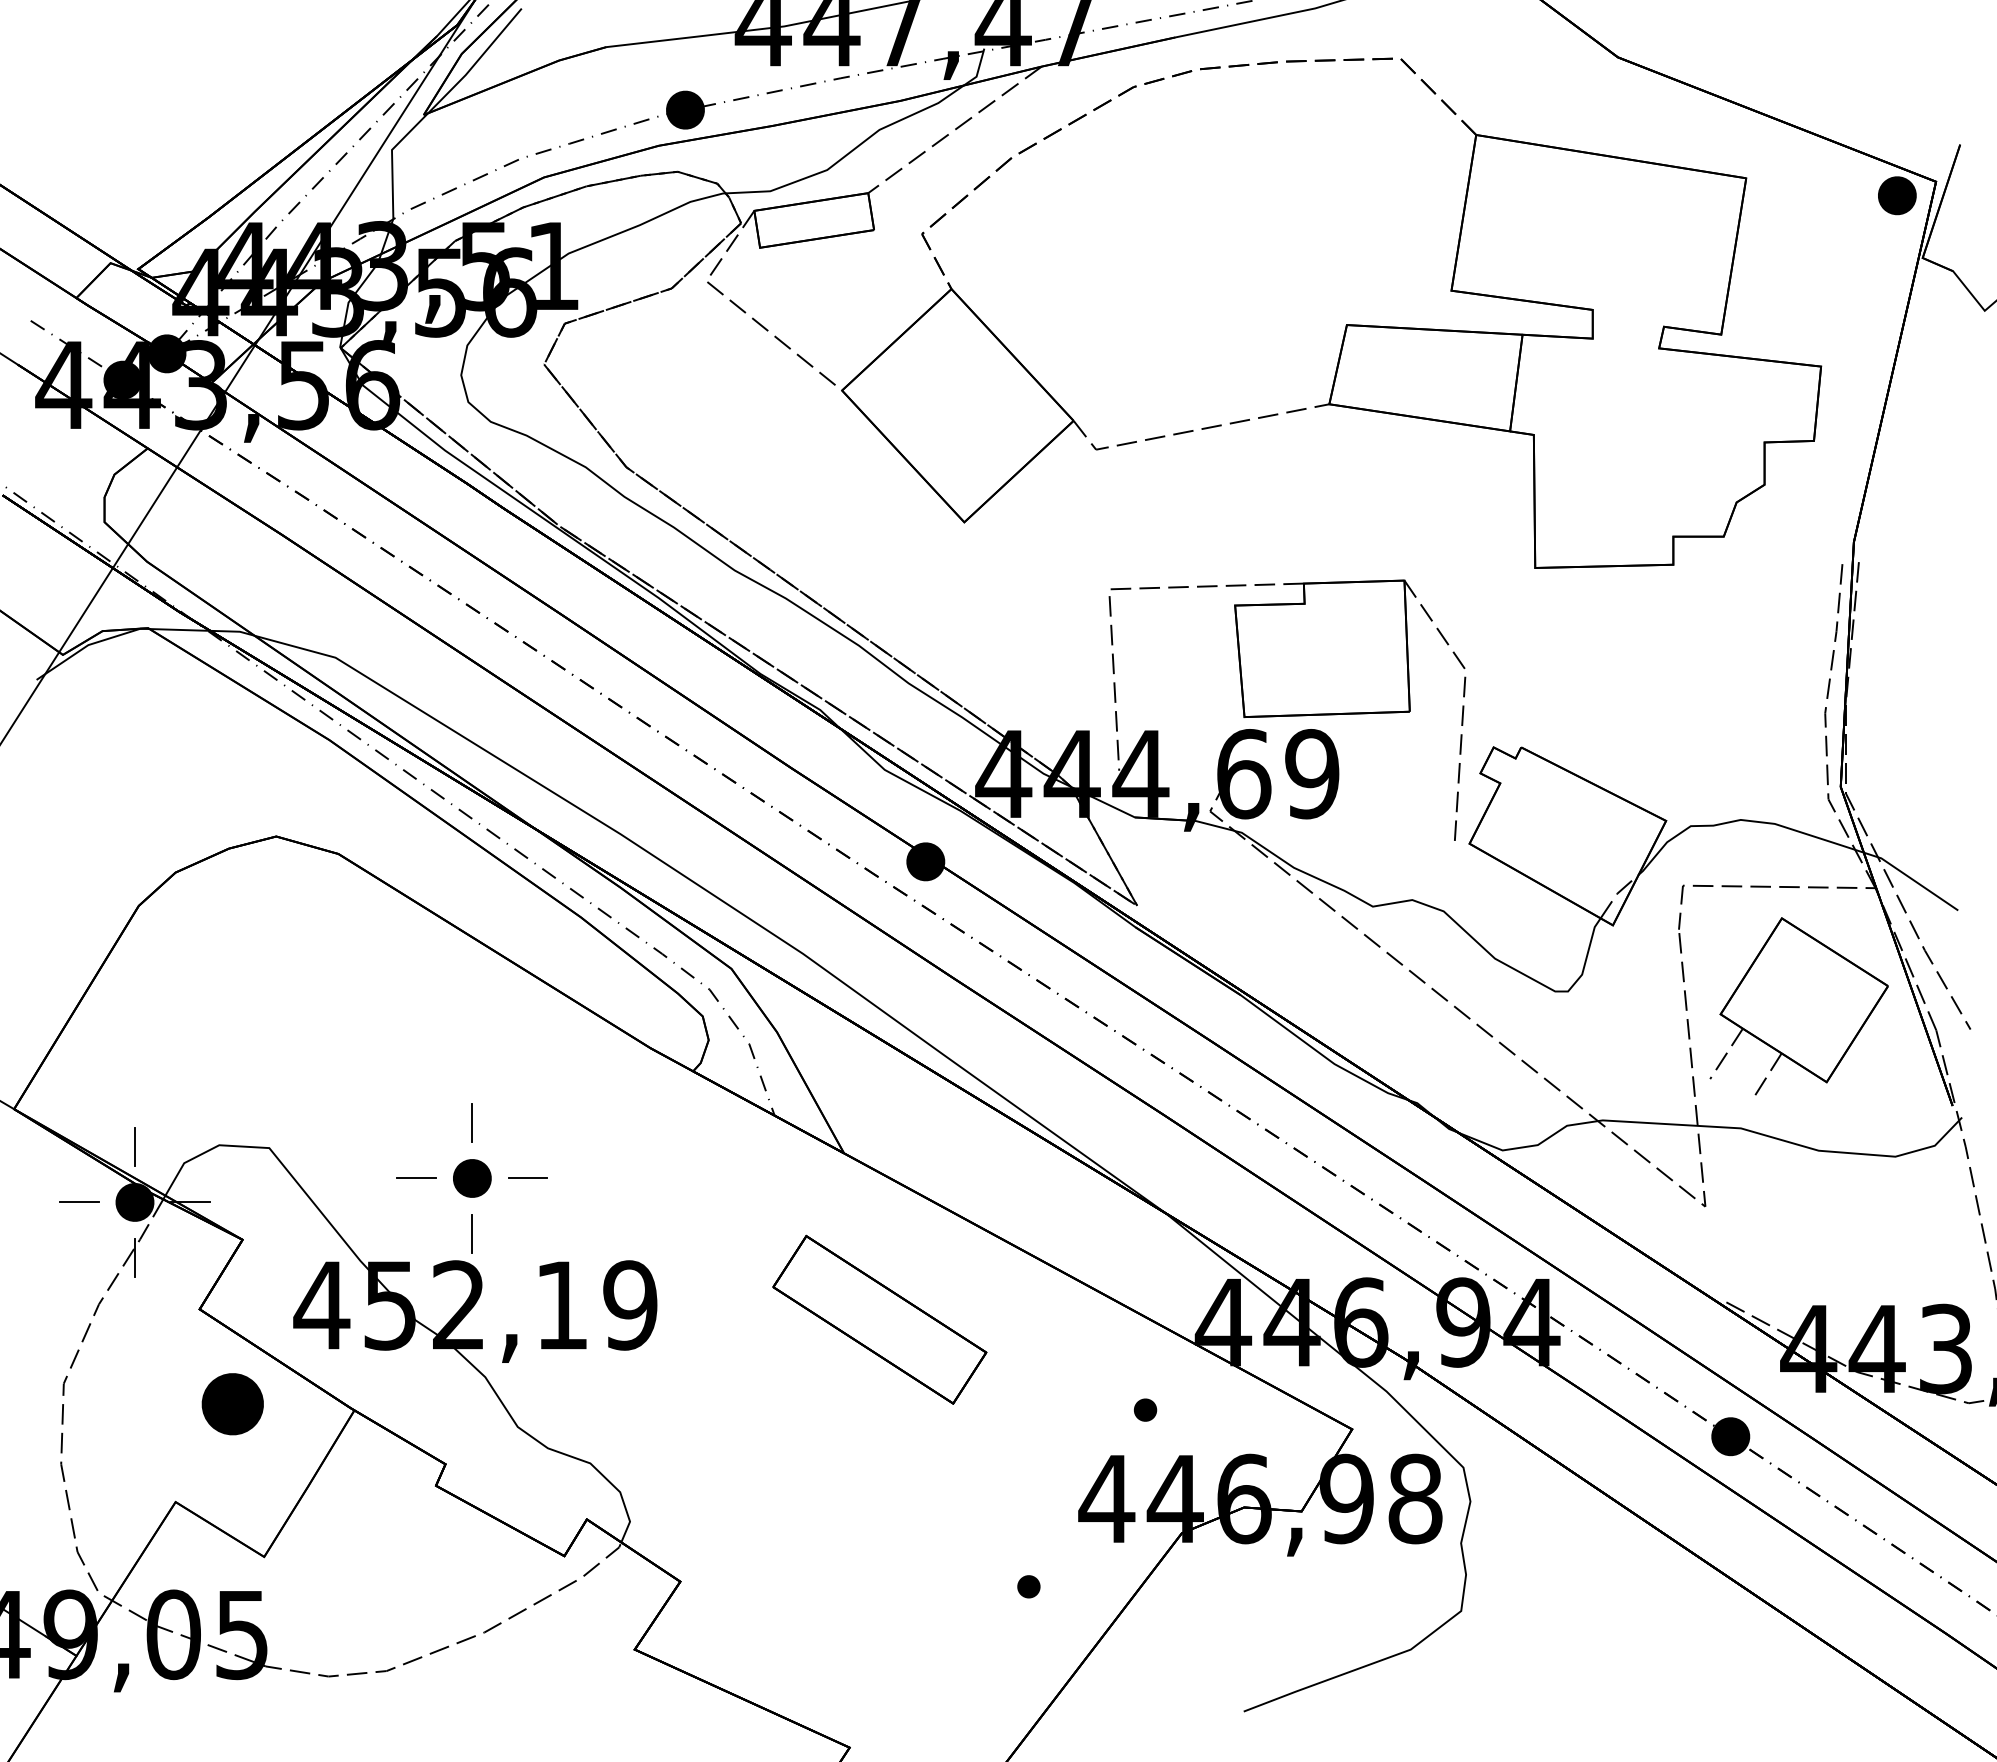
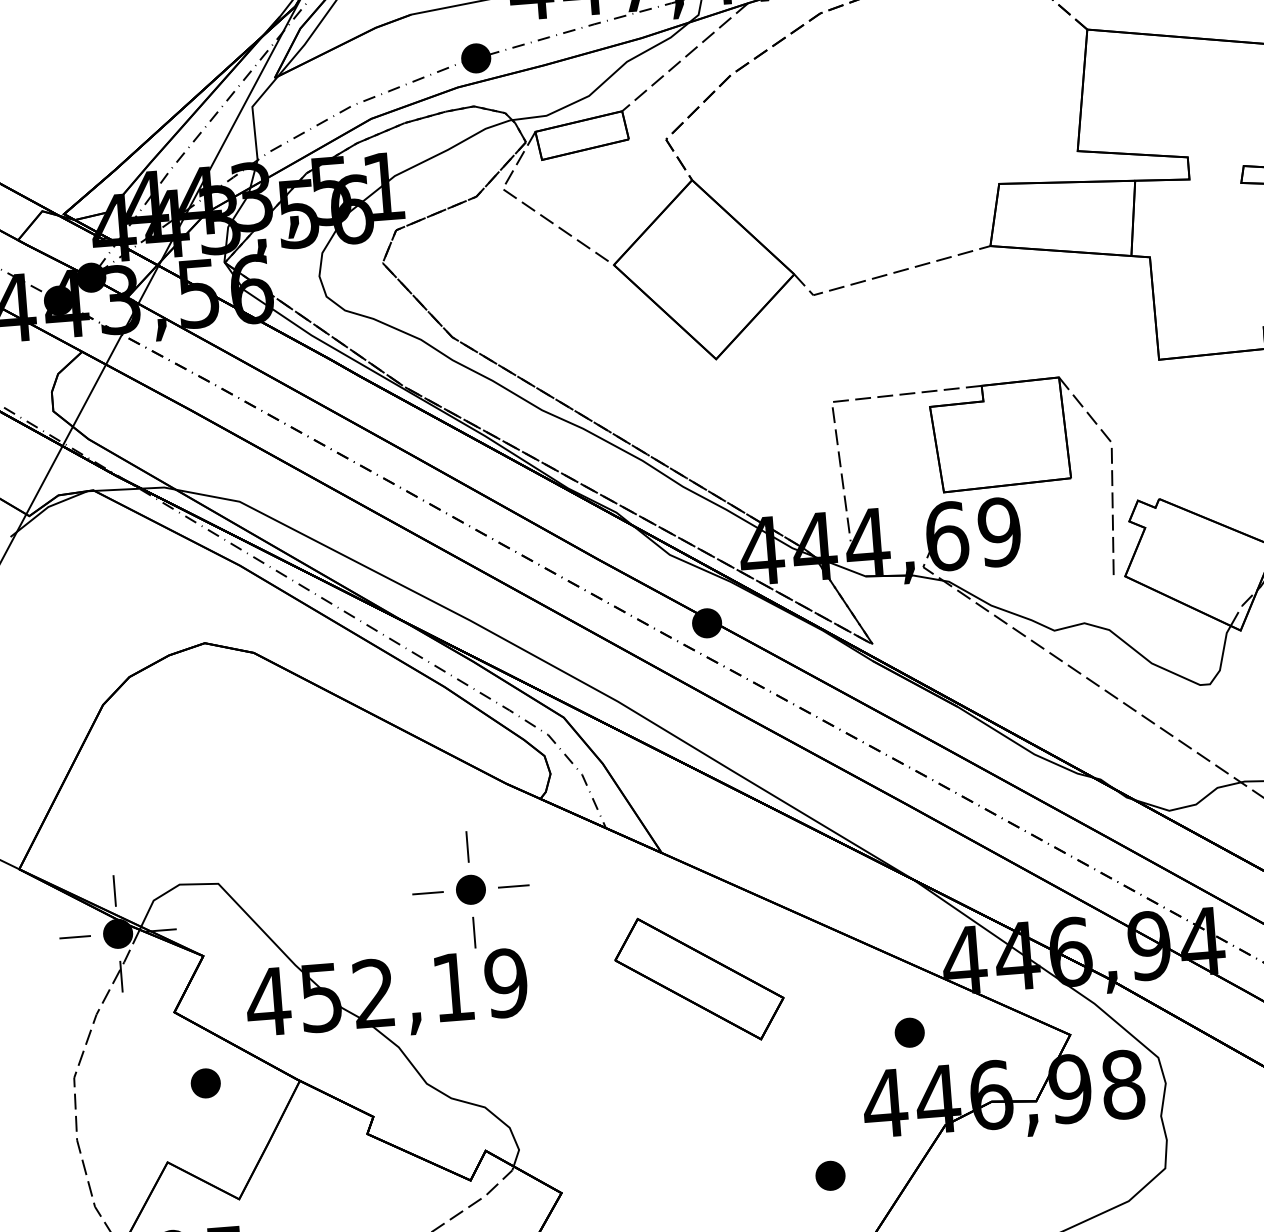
part: (471, 1178) -> (470, 889), moved
part: (232, 1403) -> (205, 1082), size x0.62
part: (1145, 1409) -> (909, 1032), size x1.67
part: (1028, 1586) -> (830, 1175), size x1.67

